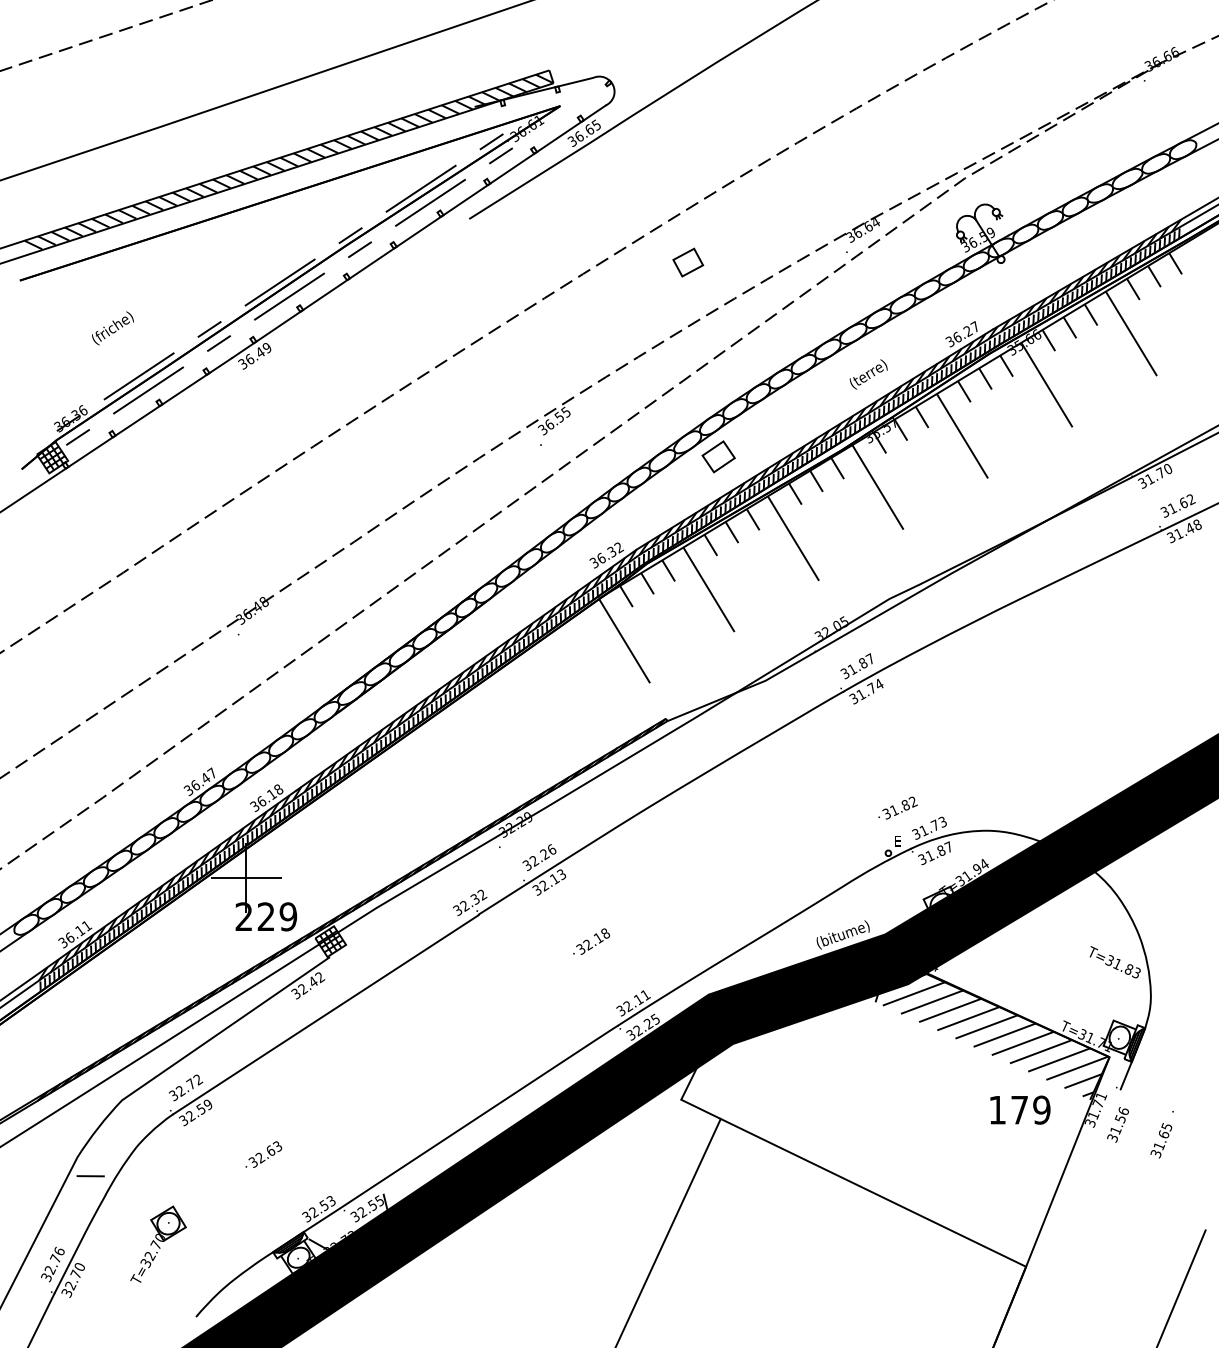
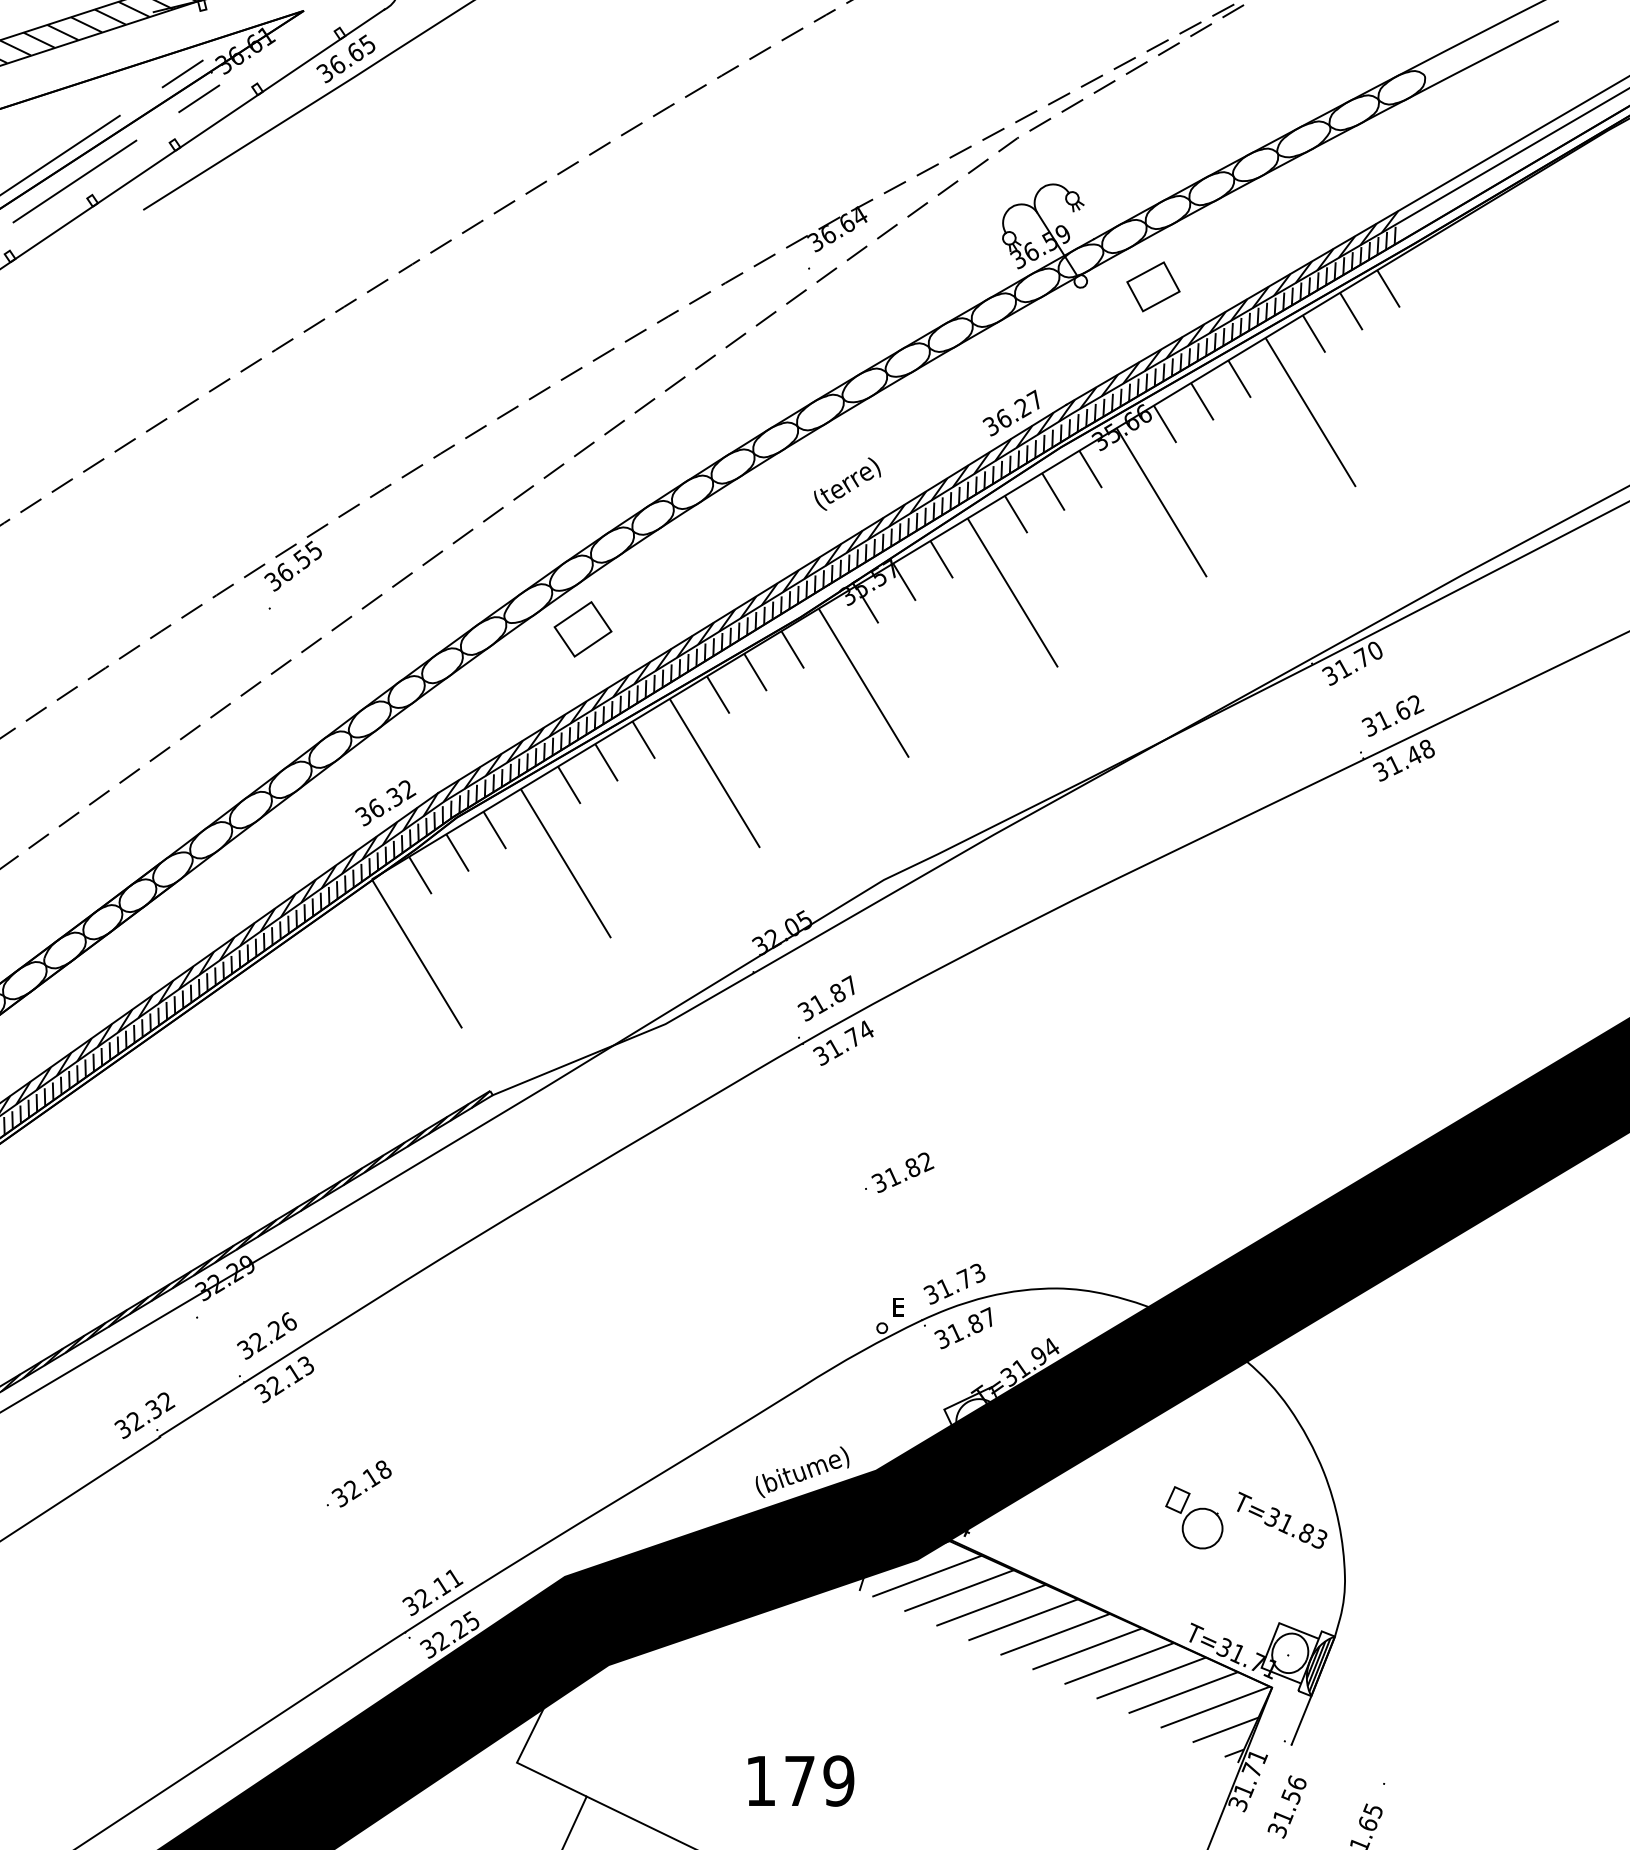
part: (688, 262) -> (1153, 286), moved
part: (897, 807) -> (898, 1171), moved
part: (1065, 960) -> (1194, 1517), added
text: (1020, 1109) -> (801, 1779), moved

